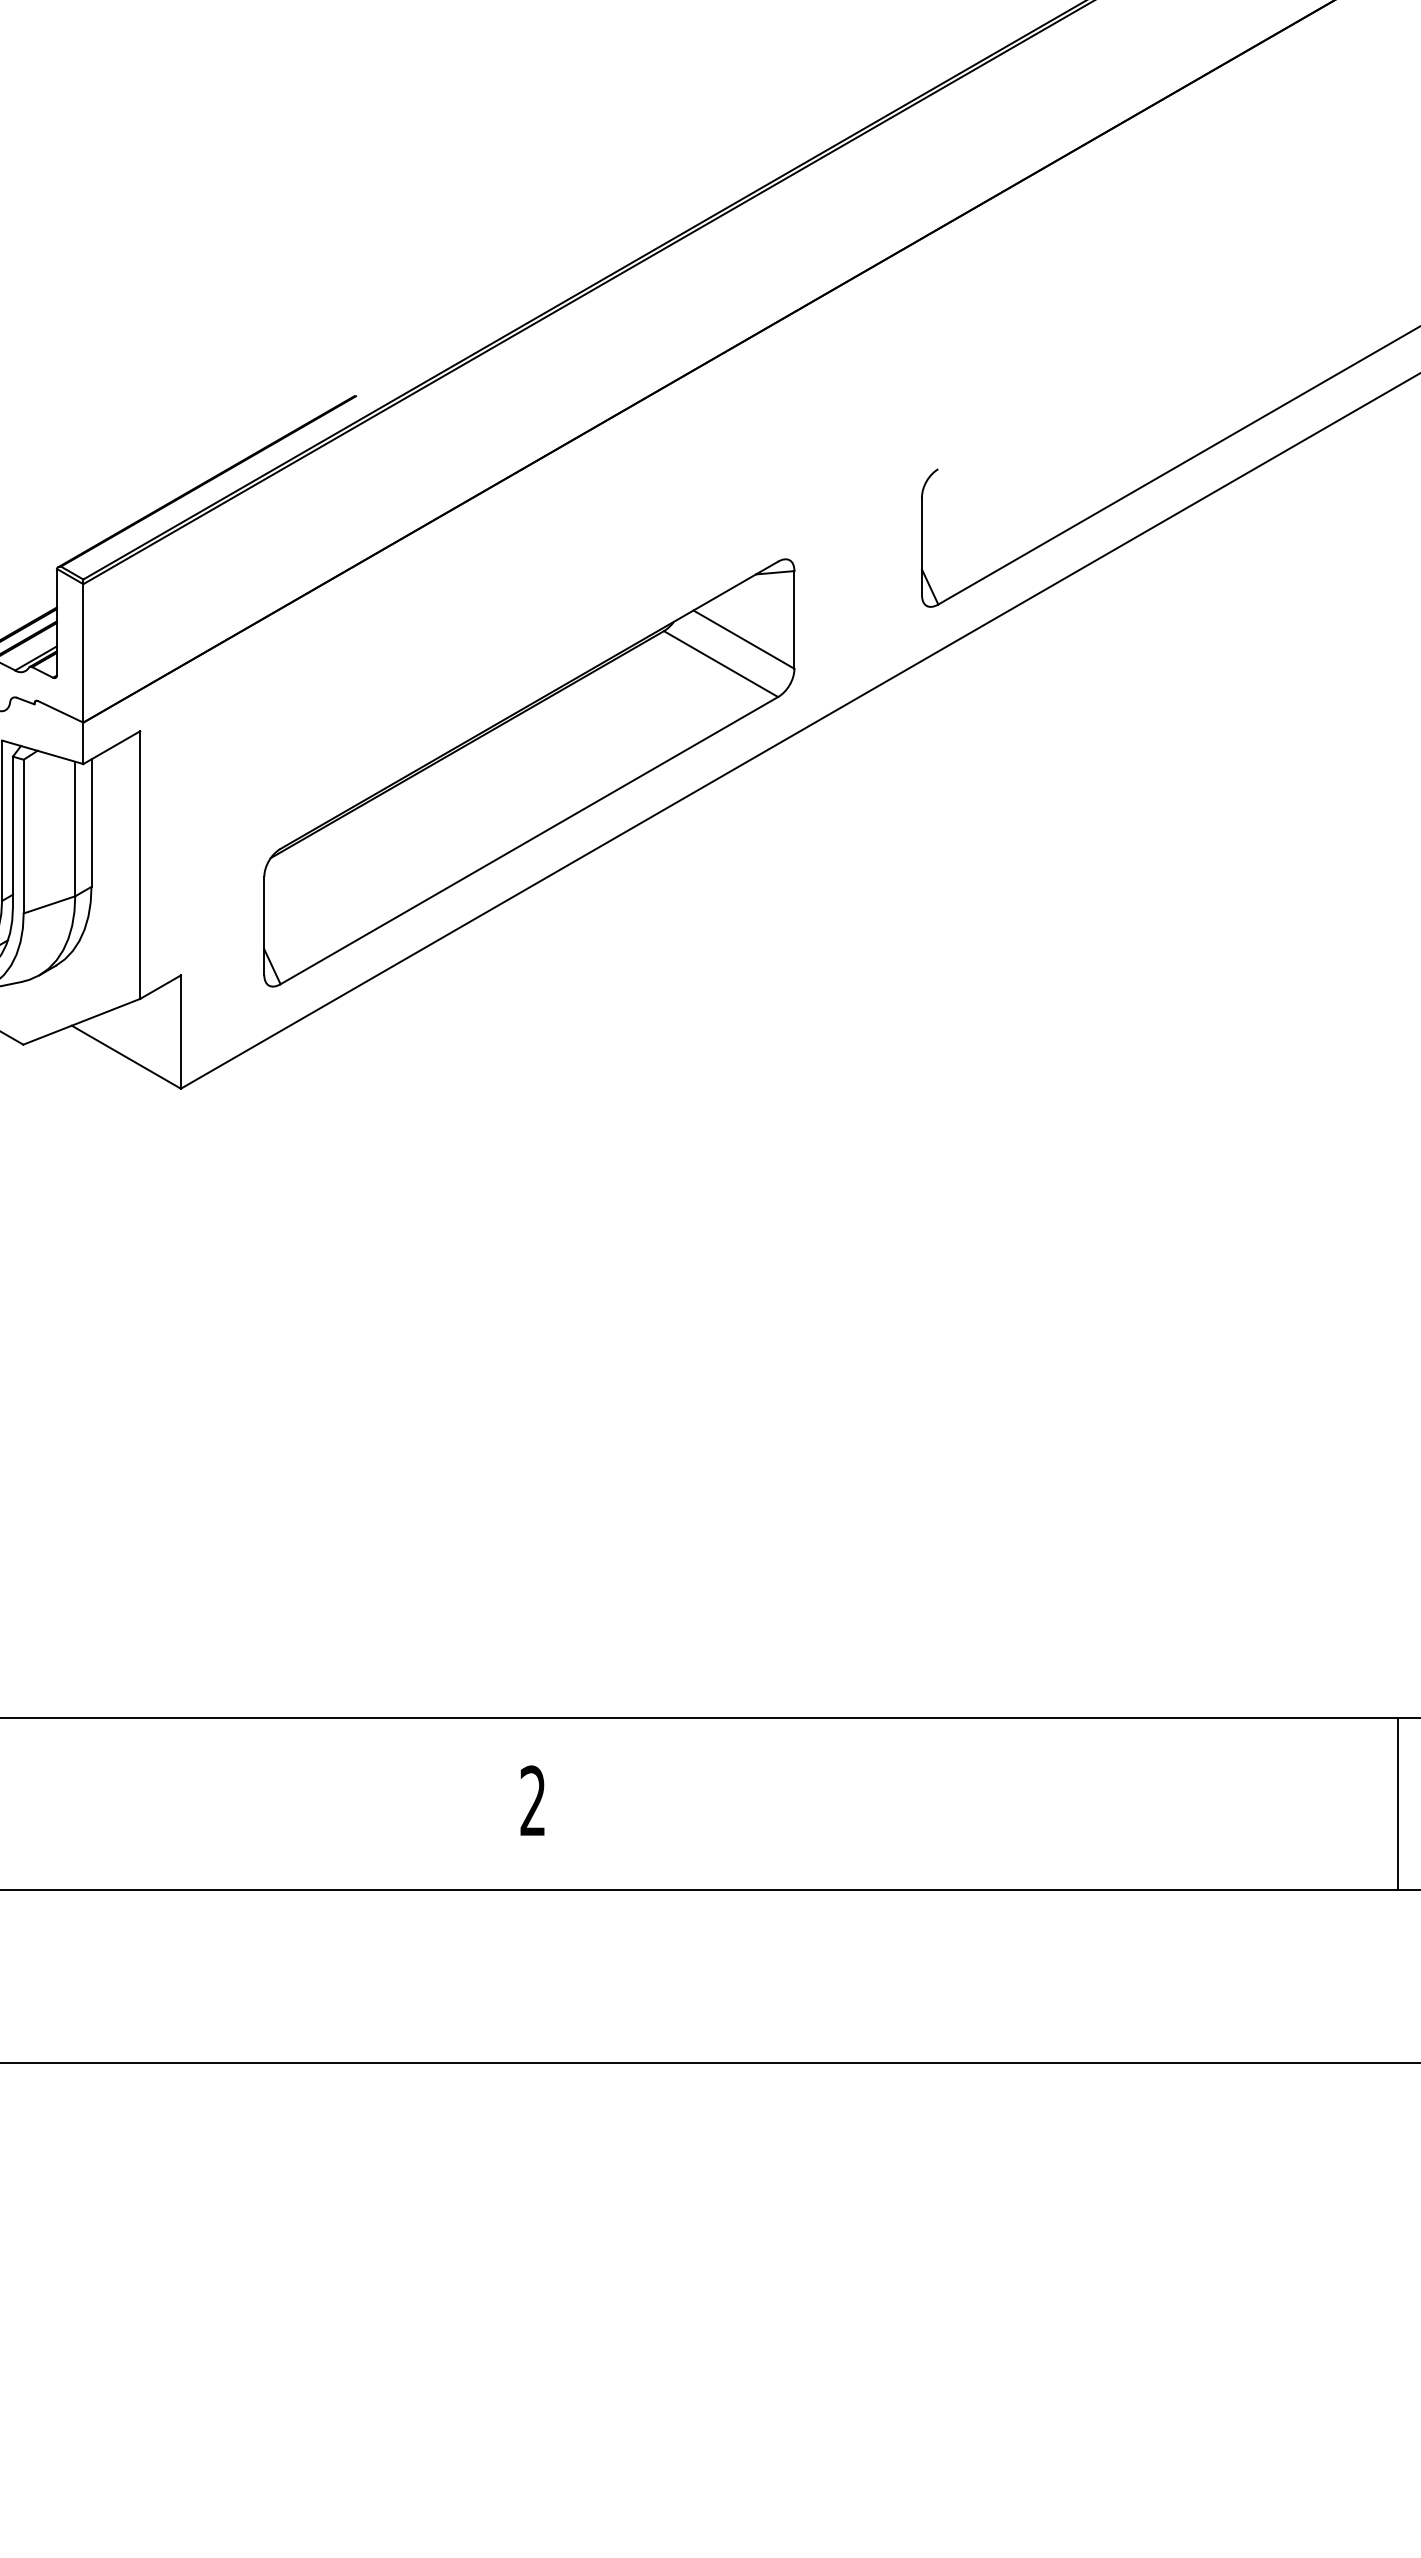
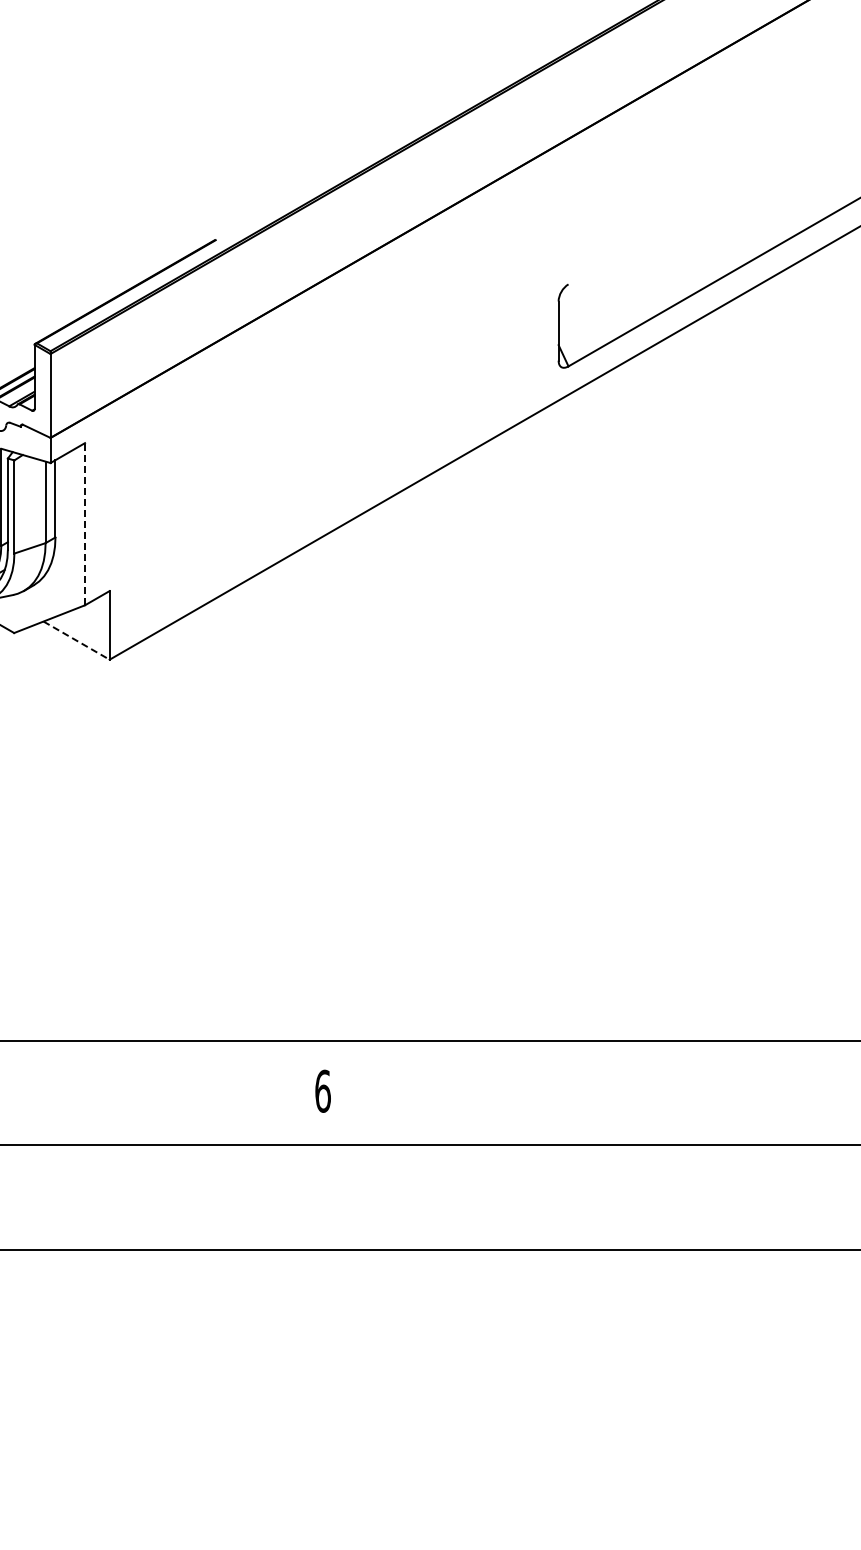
part: (528, 773) -> (320, 468), removed
line: (141, 863) -> (85, 523), solid -> dashed
line: (127, 1056) -> (77, 640), solid -> dashed
text: (532, 1799) -> (322, 1090), 2 -> 6
line: (1397, 1803) -> (846, 1092), removed

